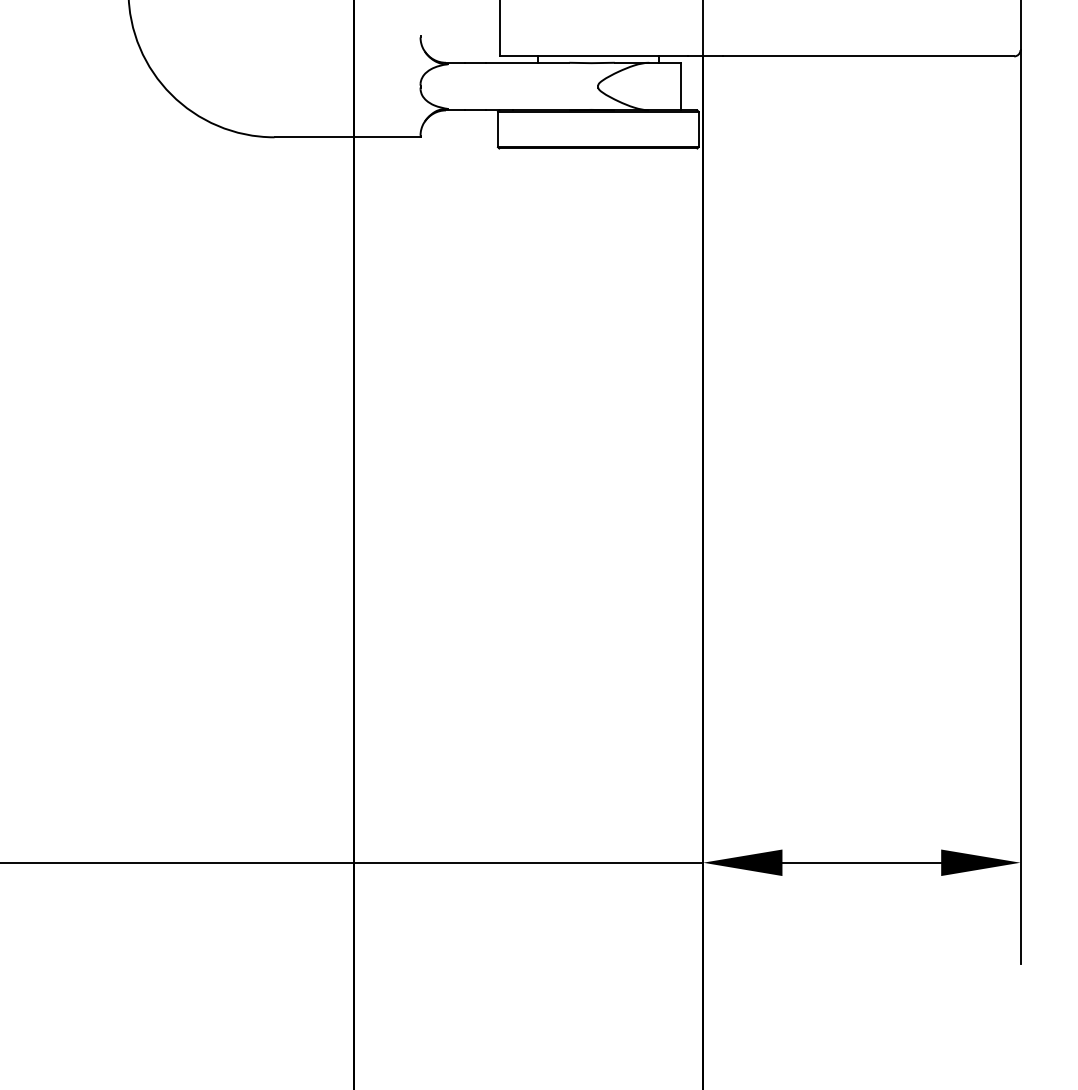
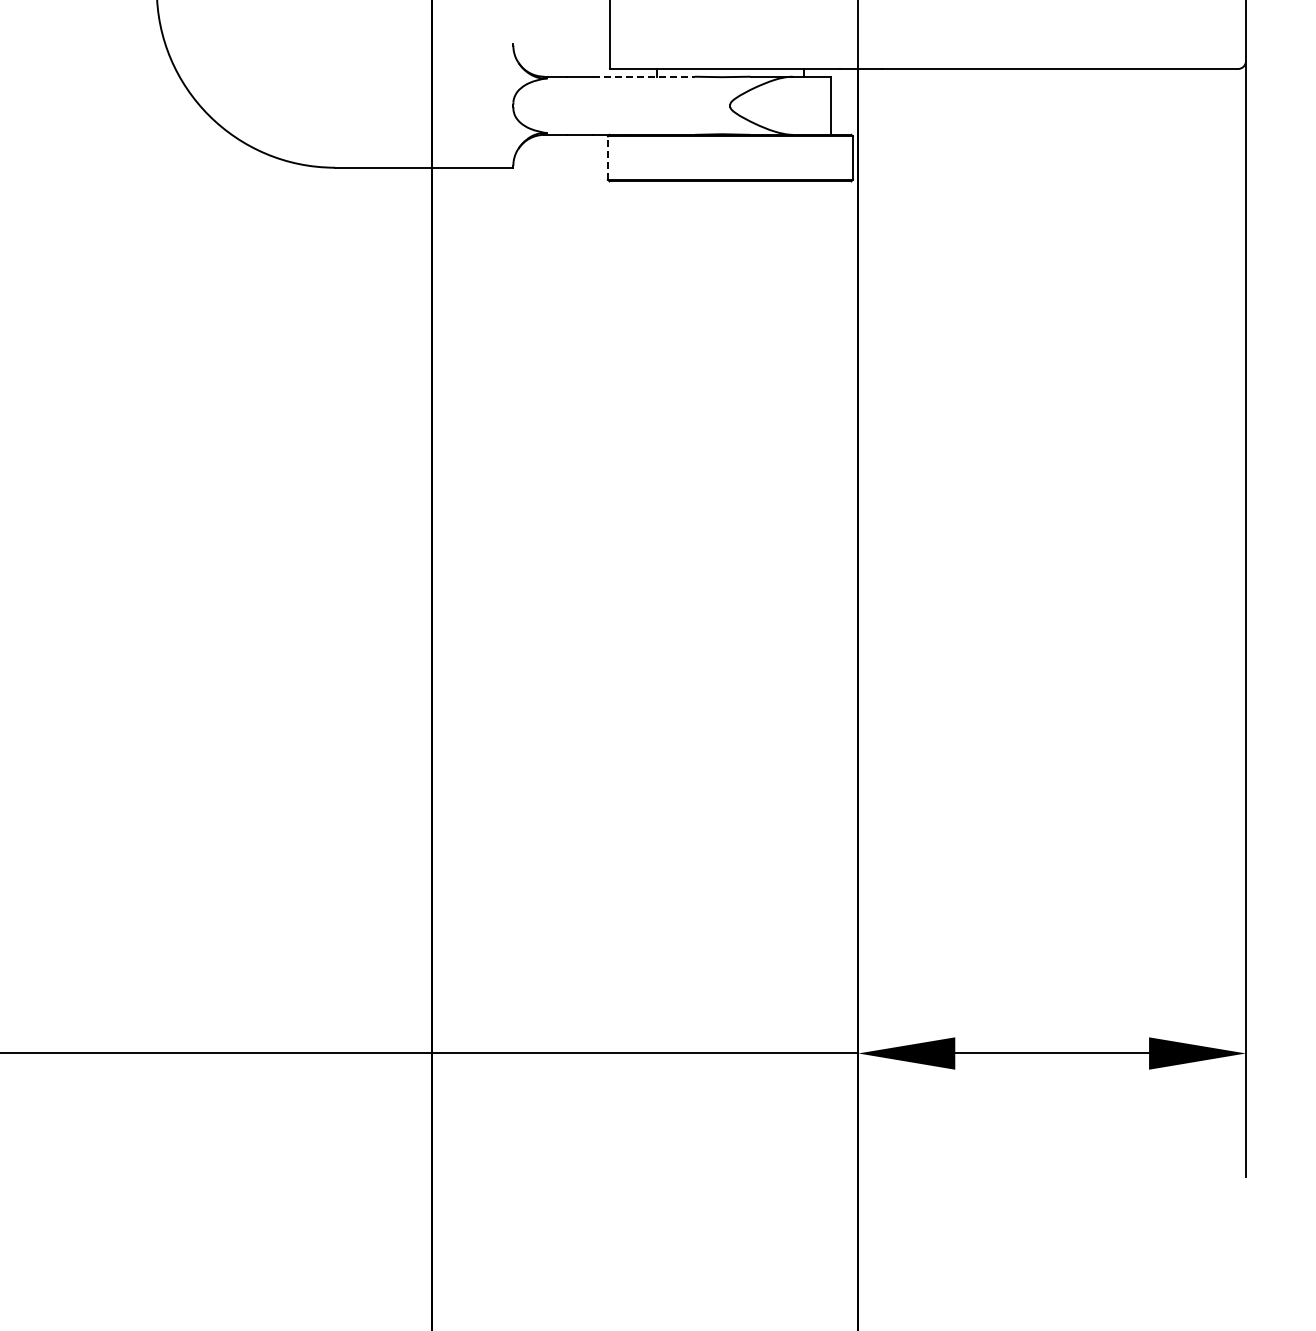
line: (527, 62) -> (644, 76), solid -> dashed
line: (497, 129) -> (607, 158), solid -> dashed

